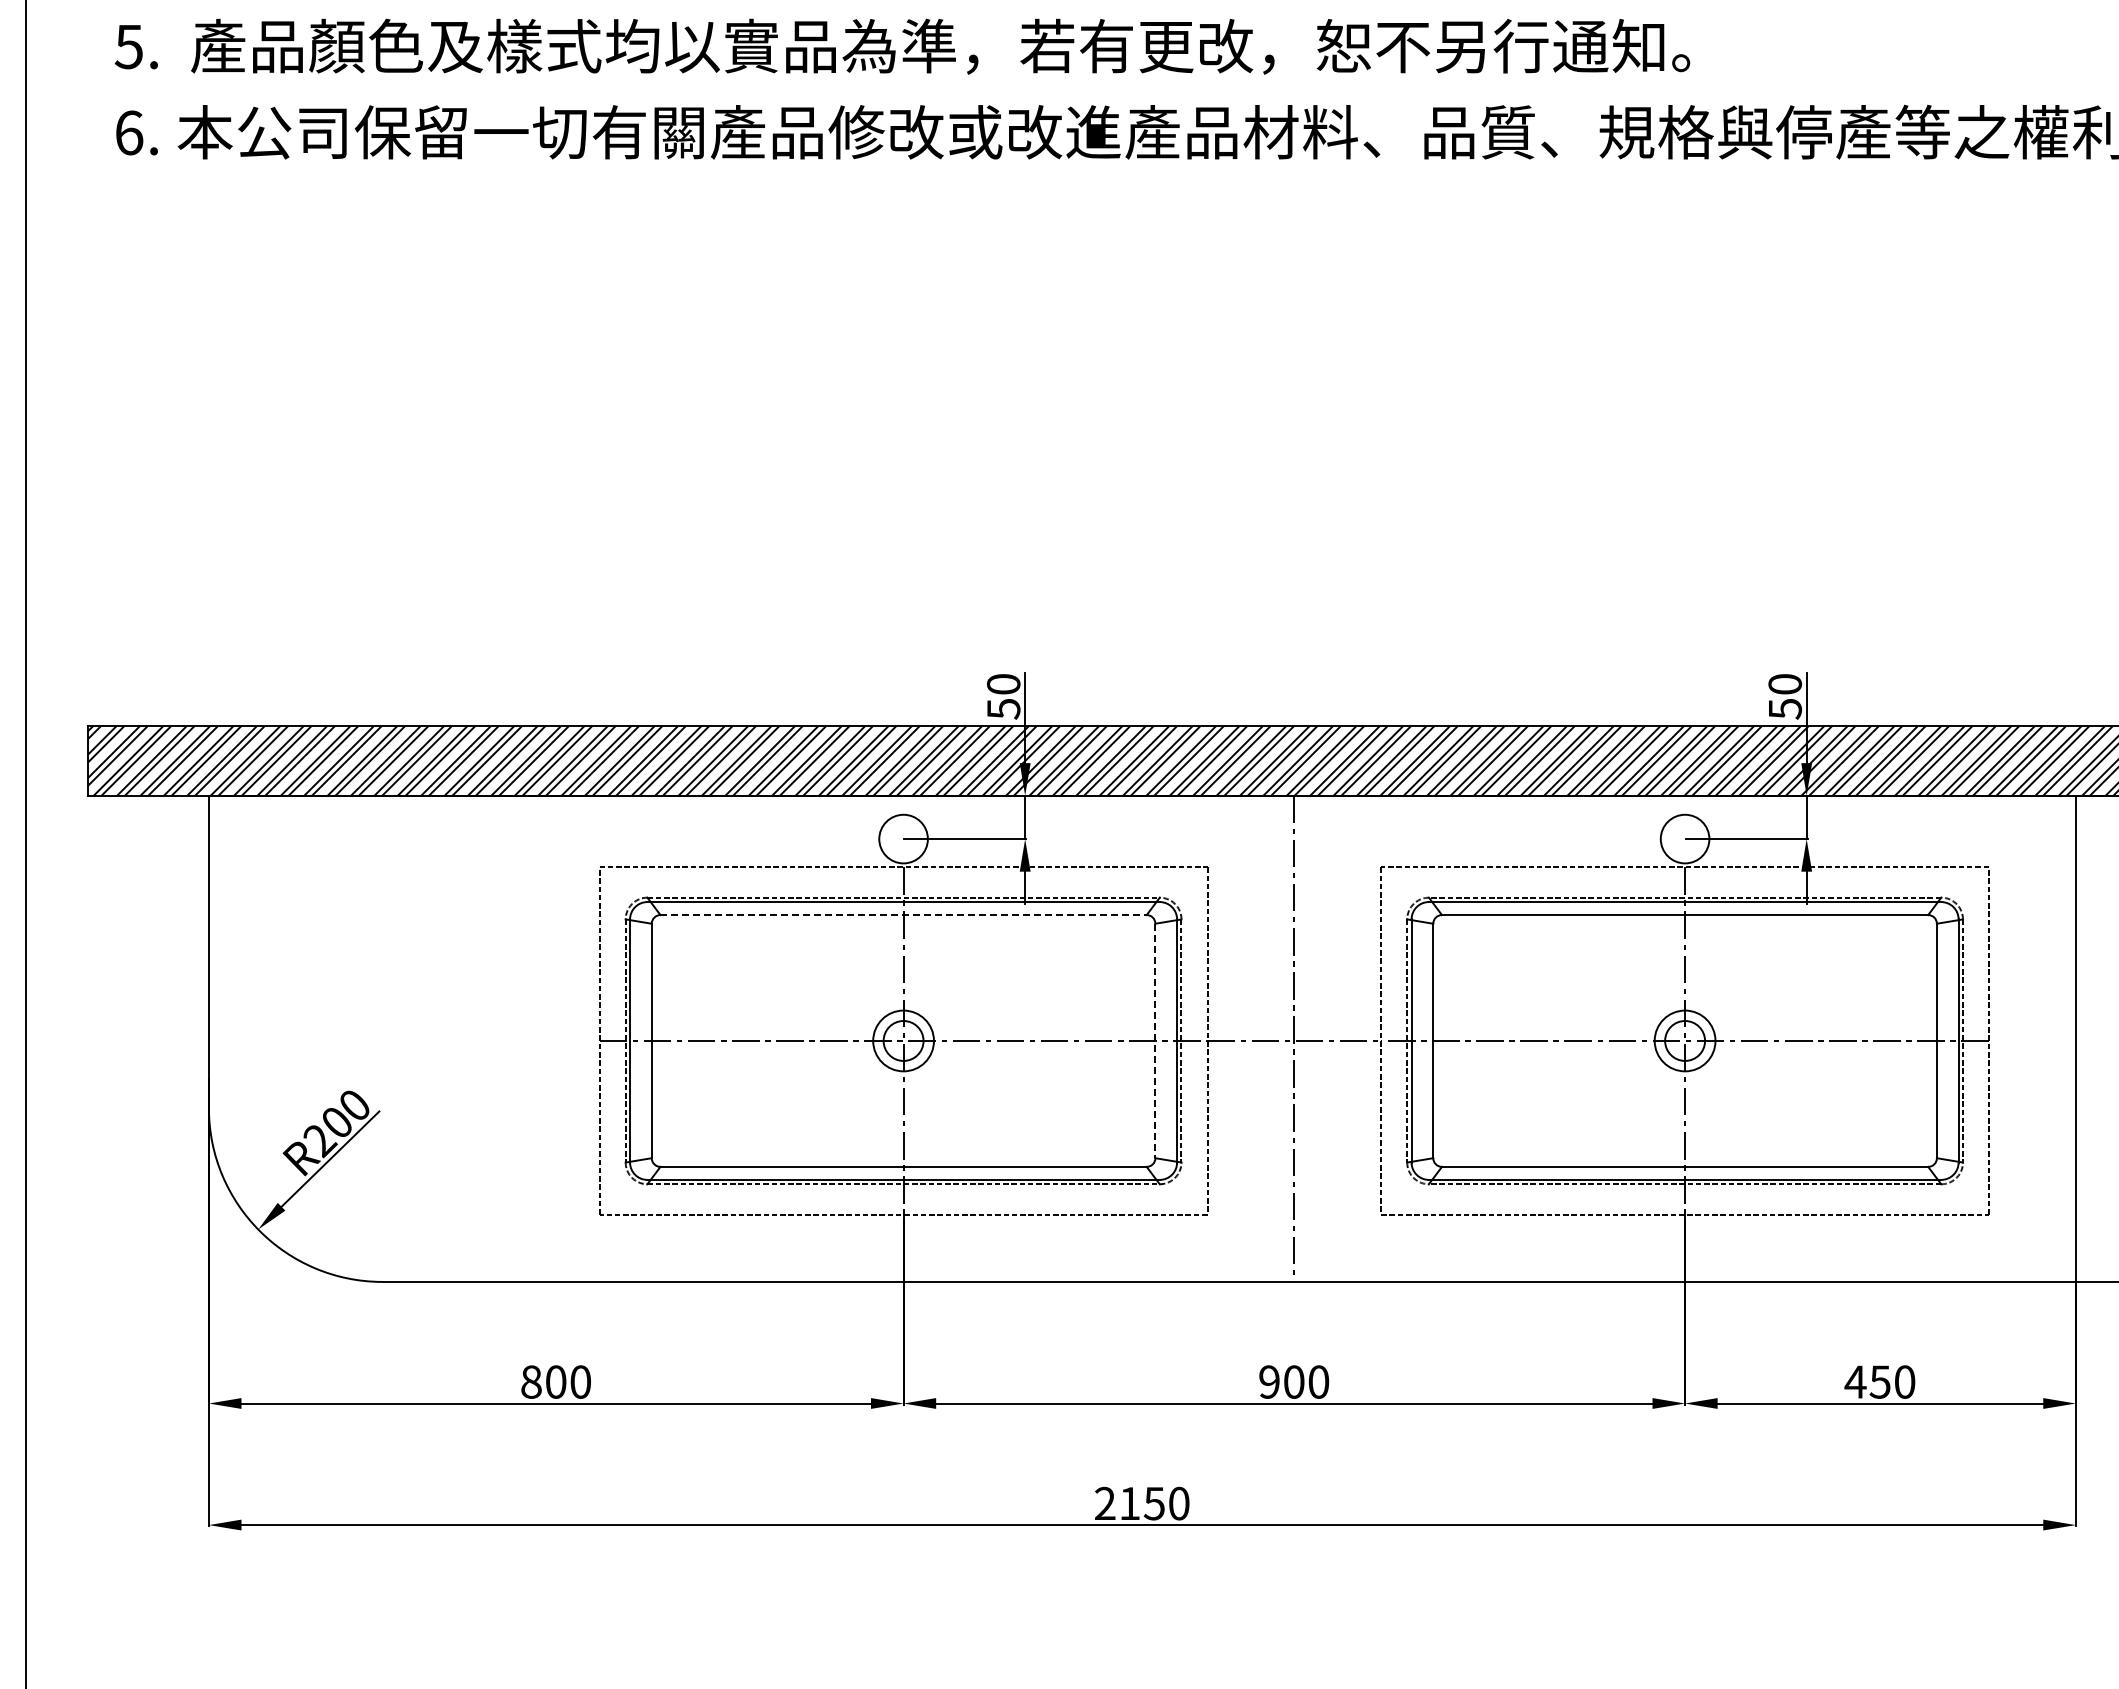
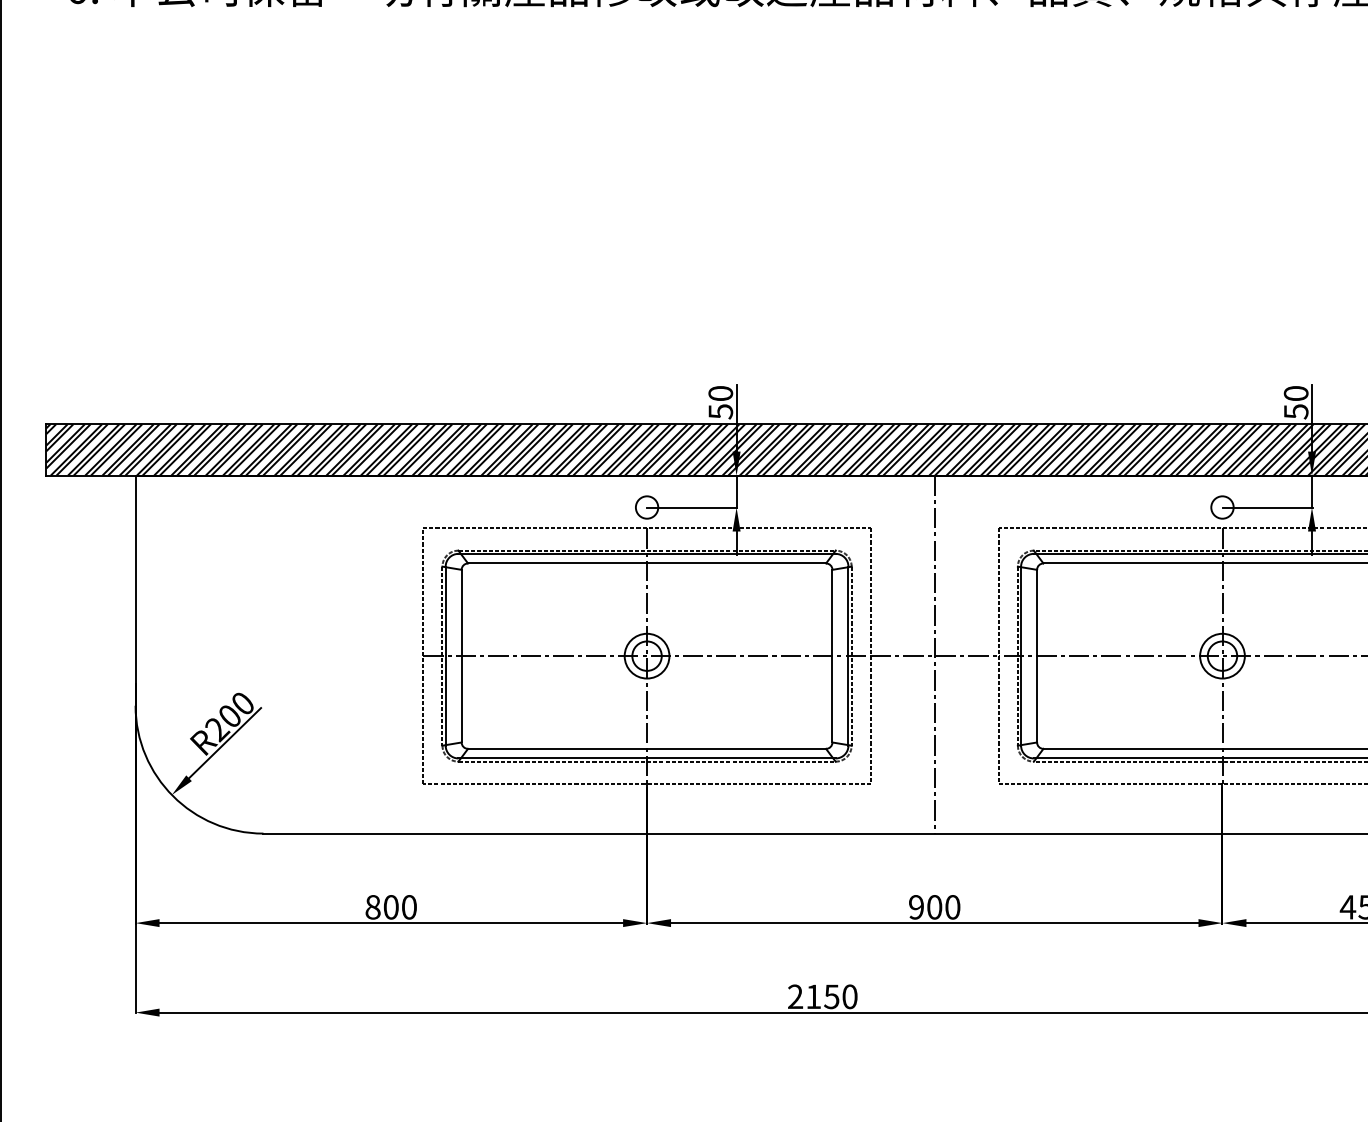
circle: (903, 838) -> (647, 507), size x0.62
circle: (1684, 838) -> (1222, 507), size x0.62
line: (904, 915) -> (647, 563), dashed -> solid
line: (1155, 1041) -> (832, 656), dashed -> solid

